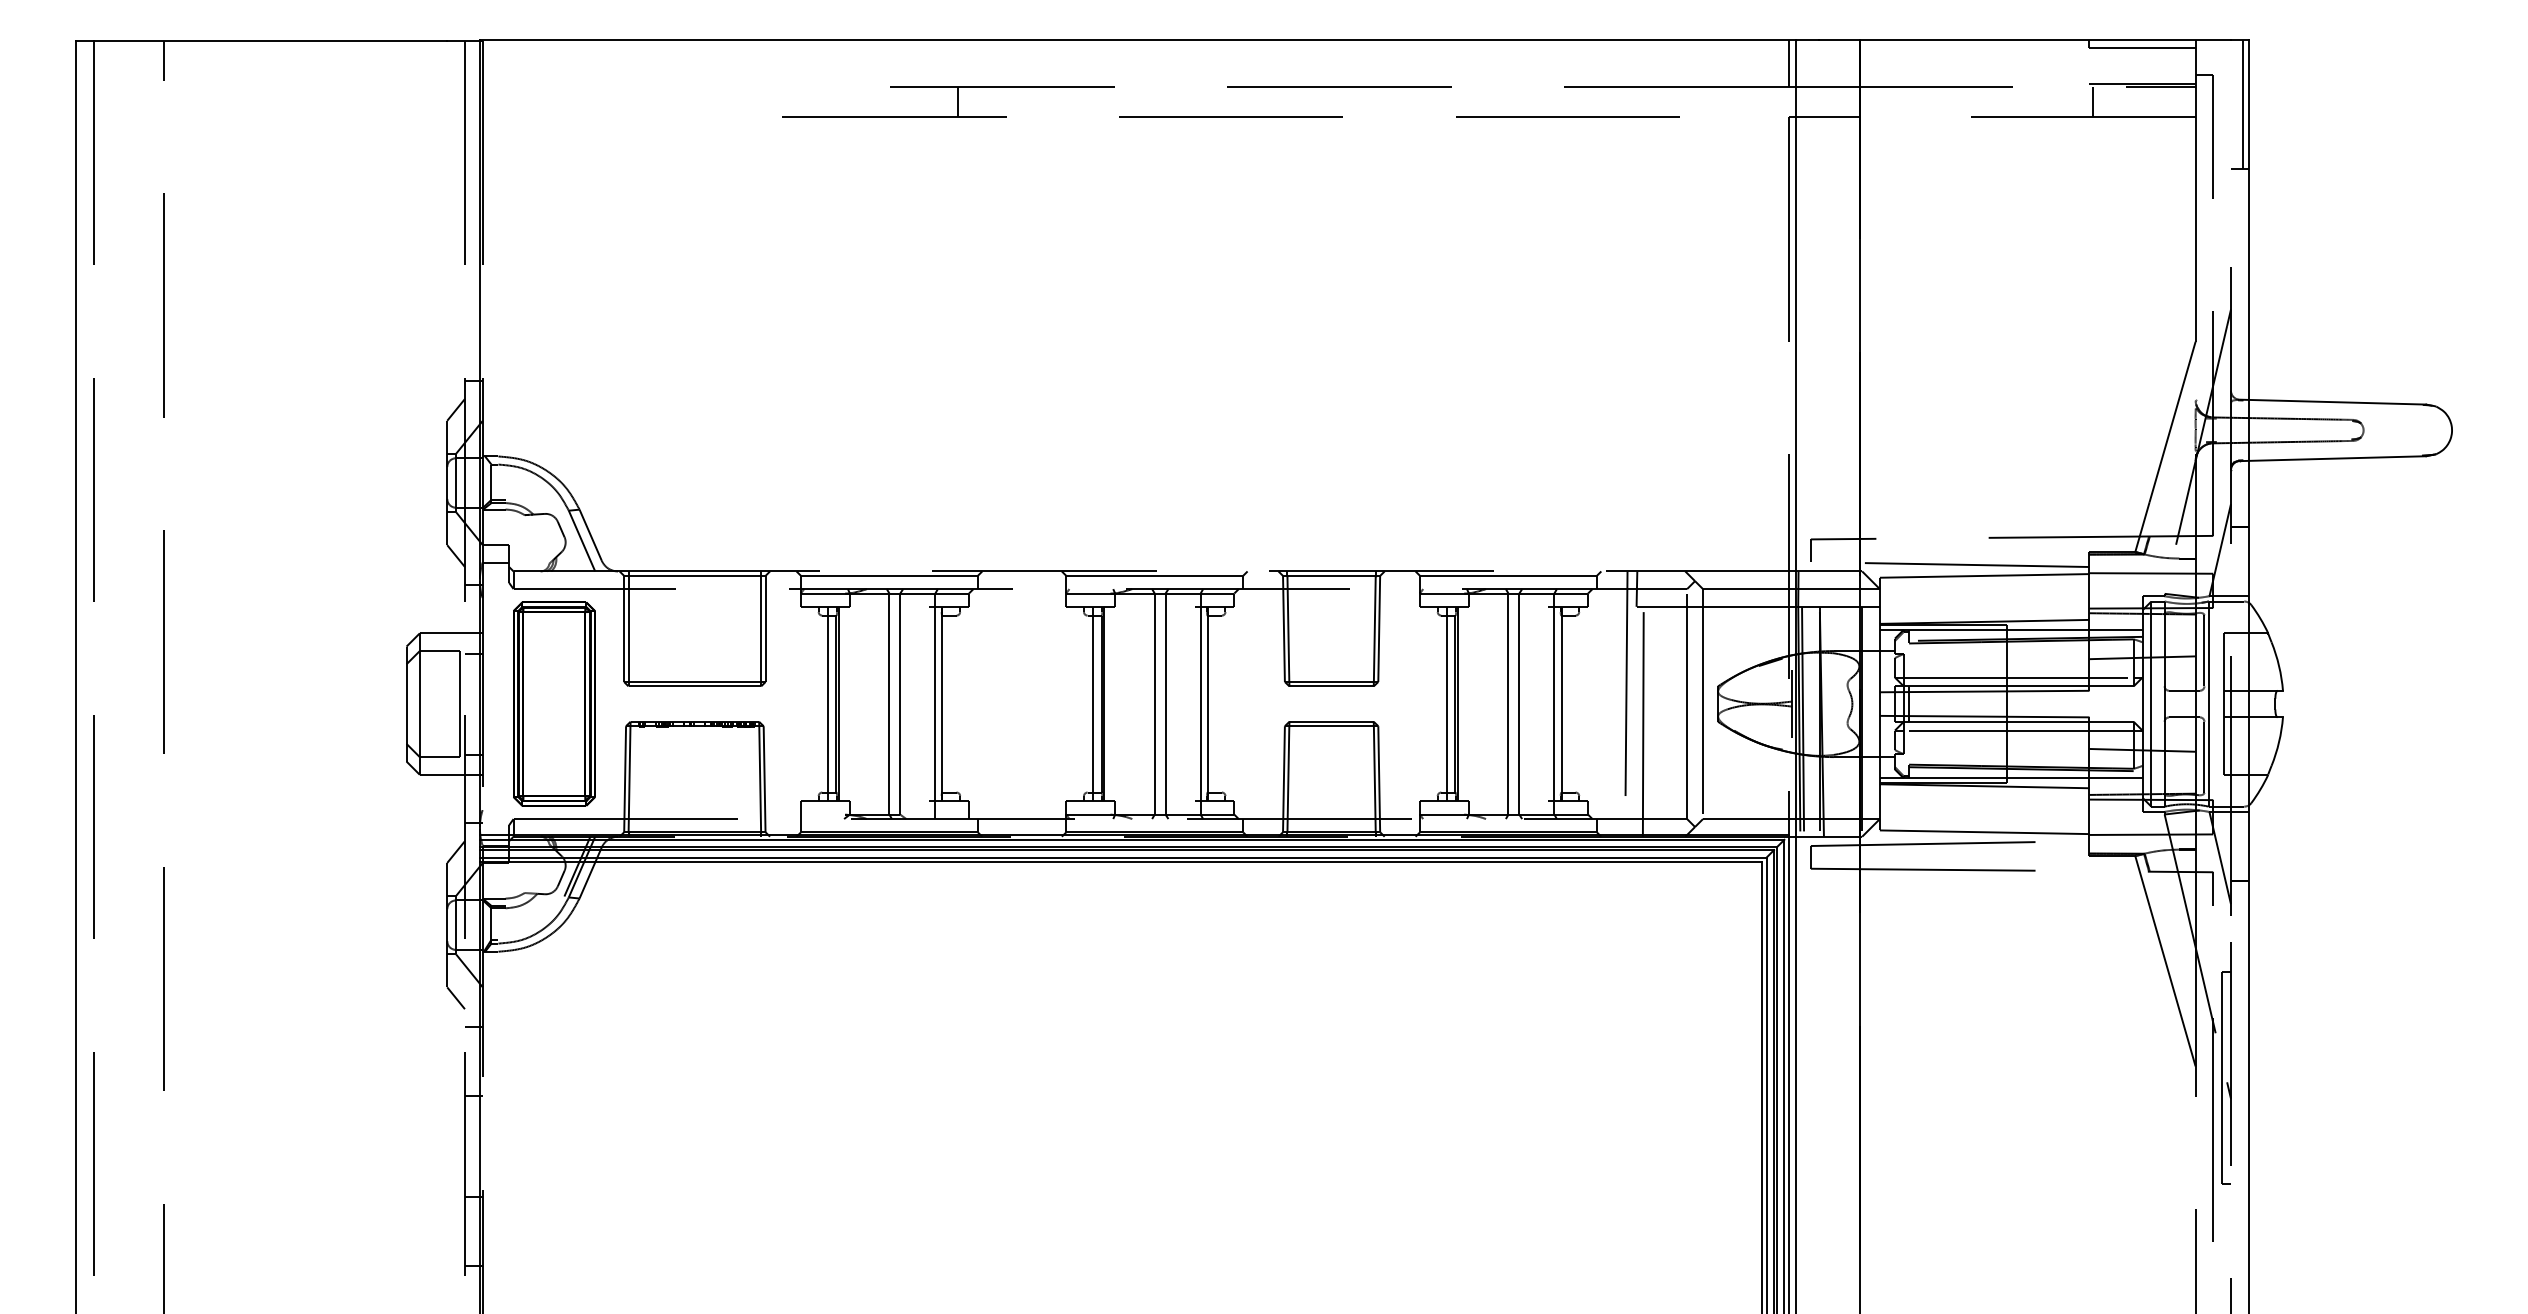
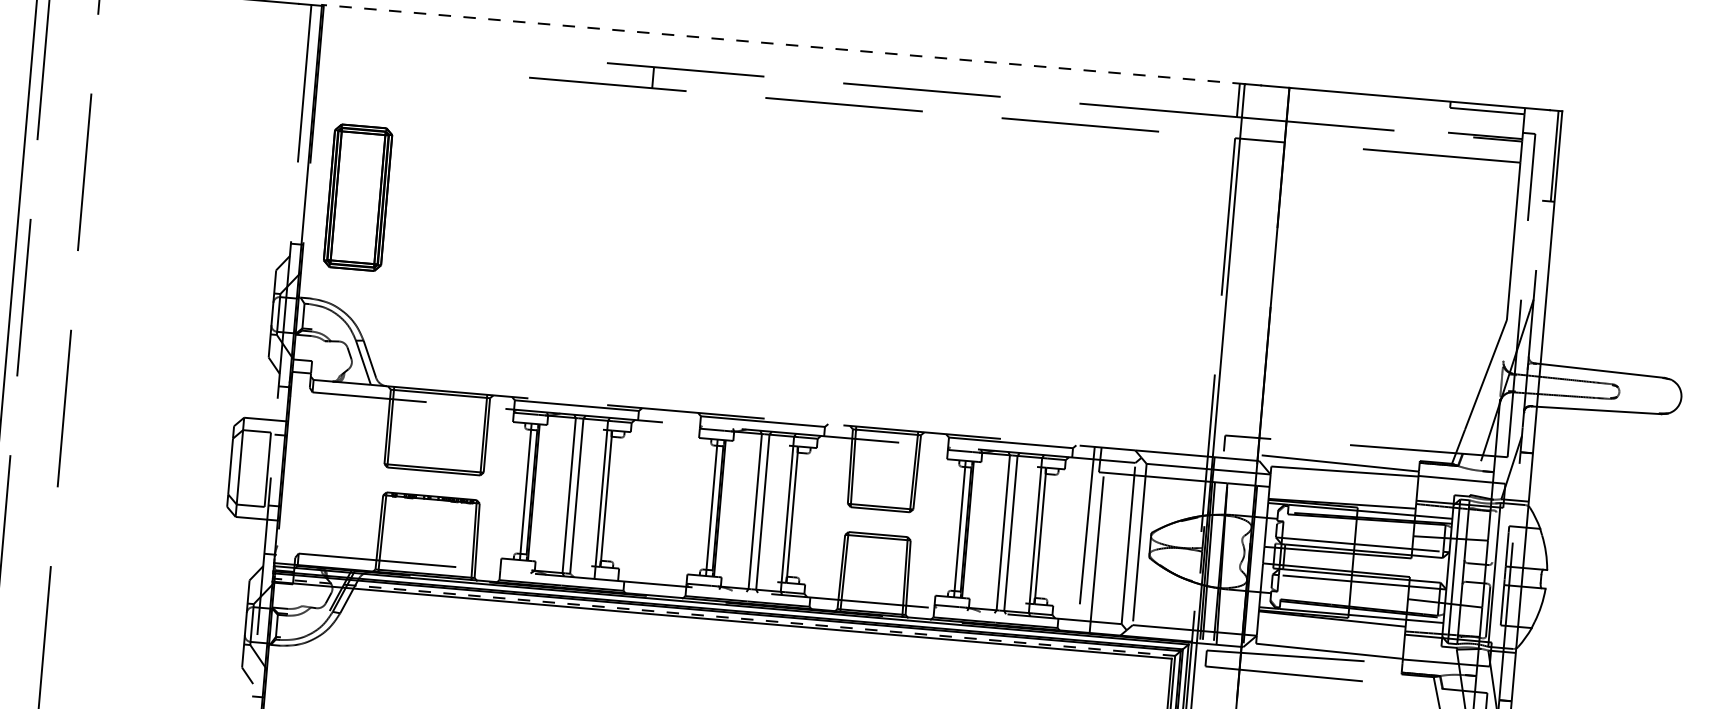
line: (1137, 39) -> (783, 44), solid -> dashed
line: (2093, 102) -> (1449, 146), removed
line: (2204, 650) -> (1494, 537), removed
part: (554, 703) -> (358, 197), moved
line: (1122, 857) -> (723, 617), solid -> dashed

